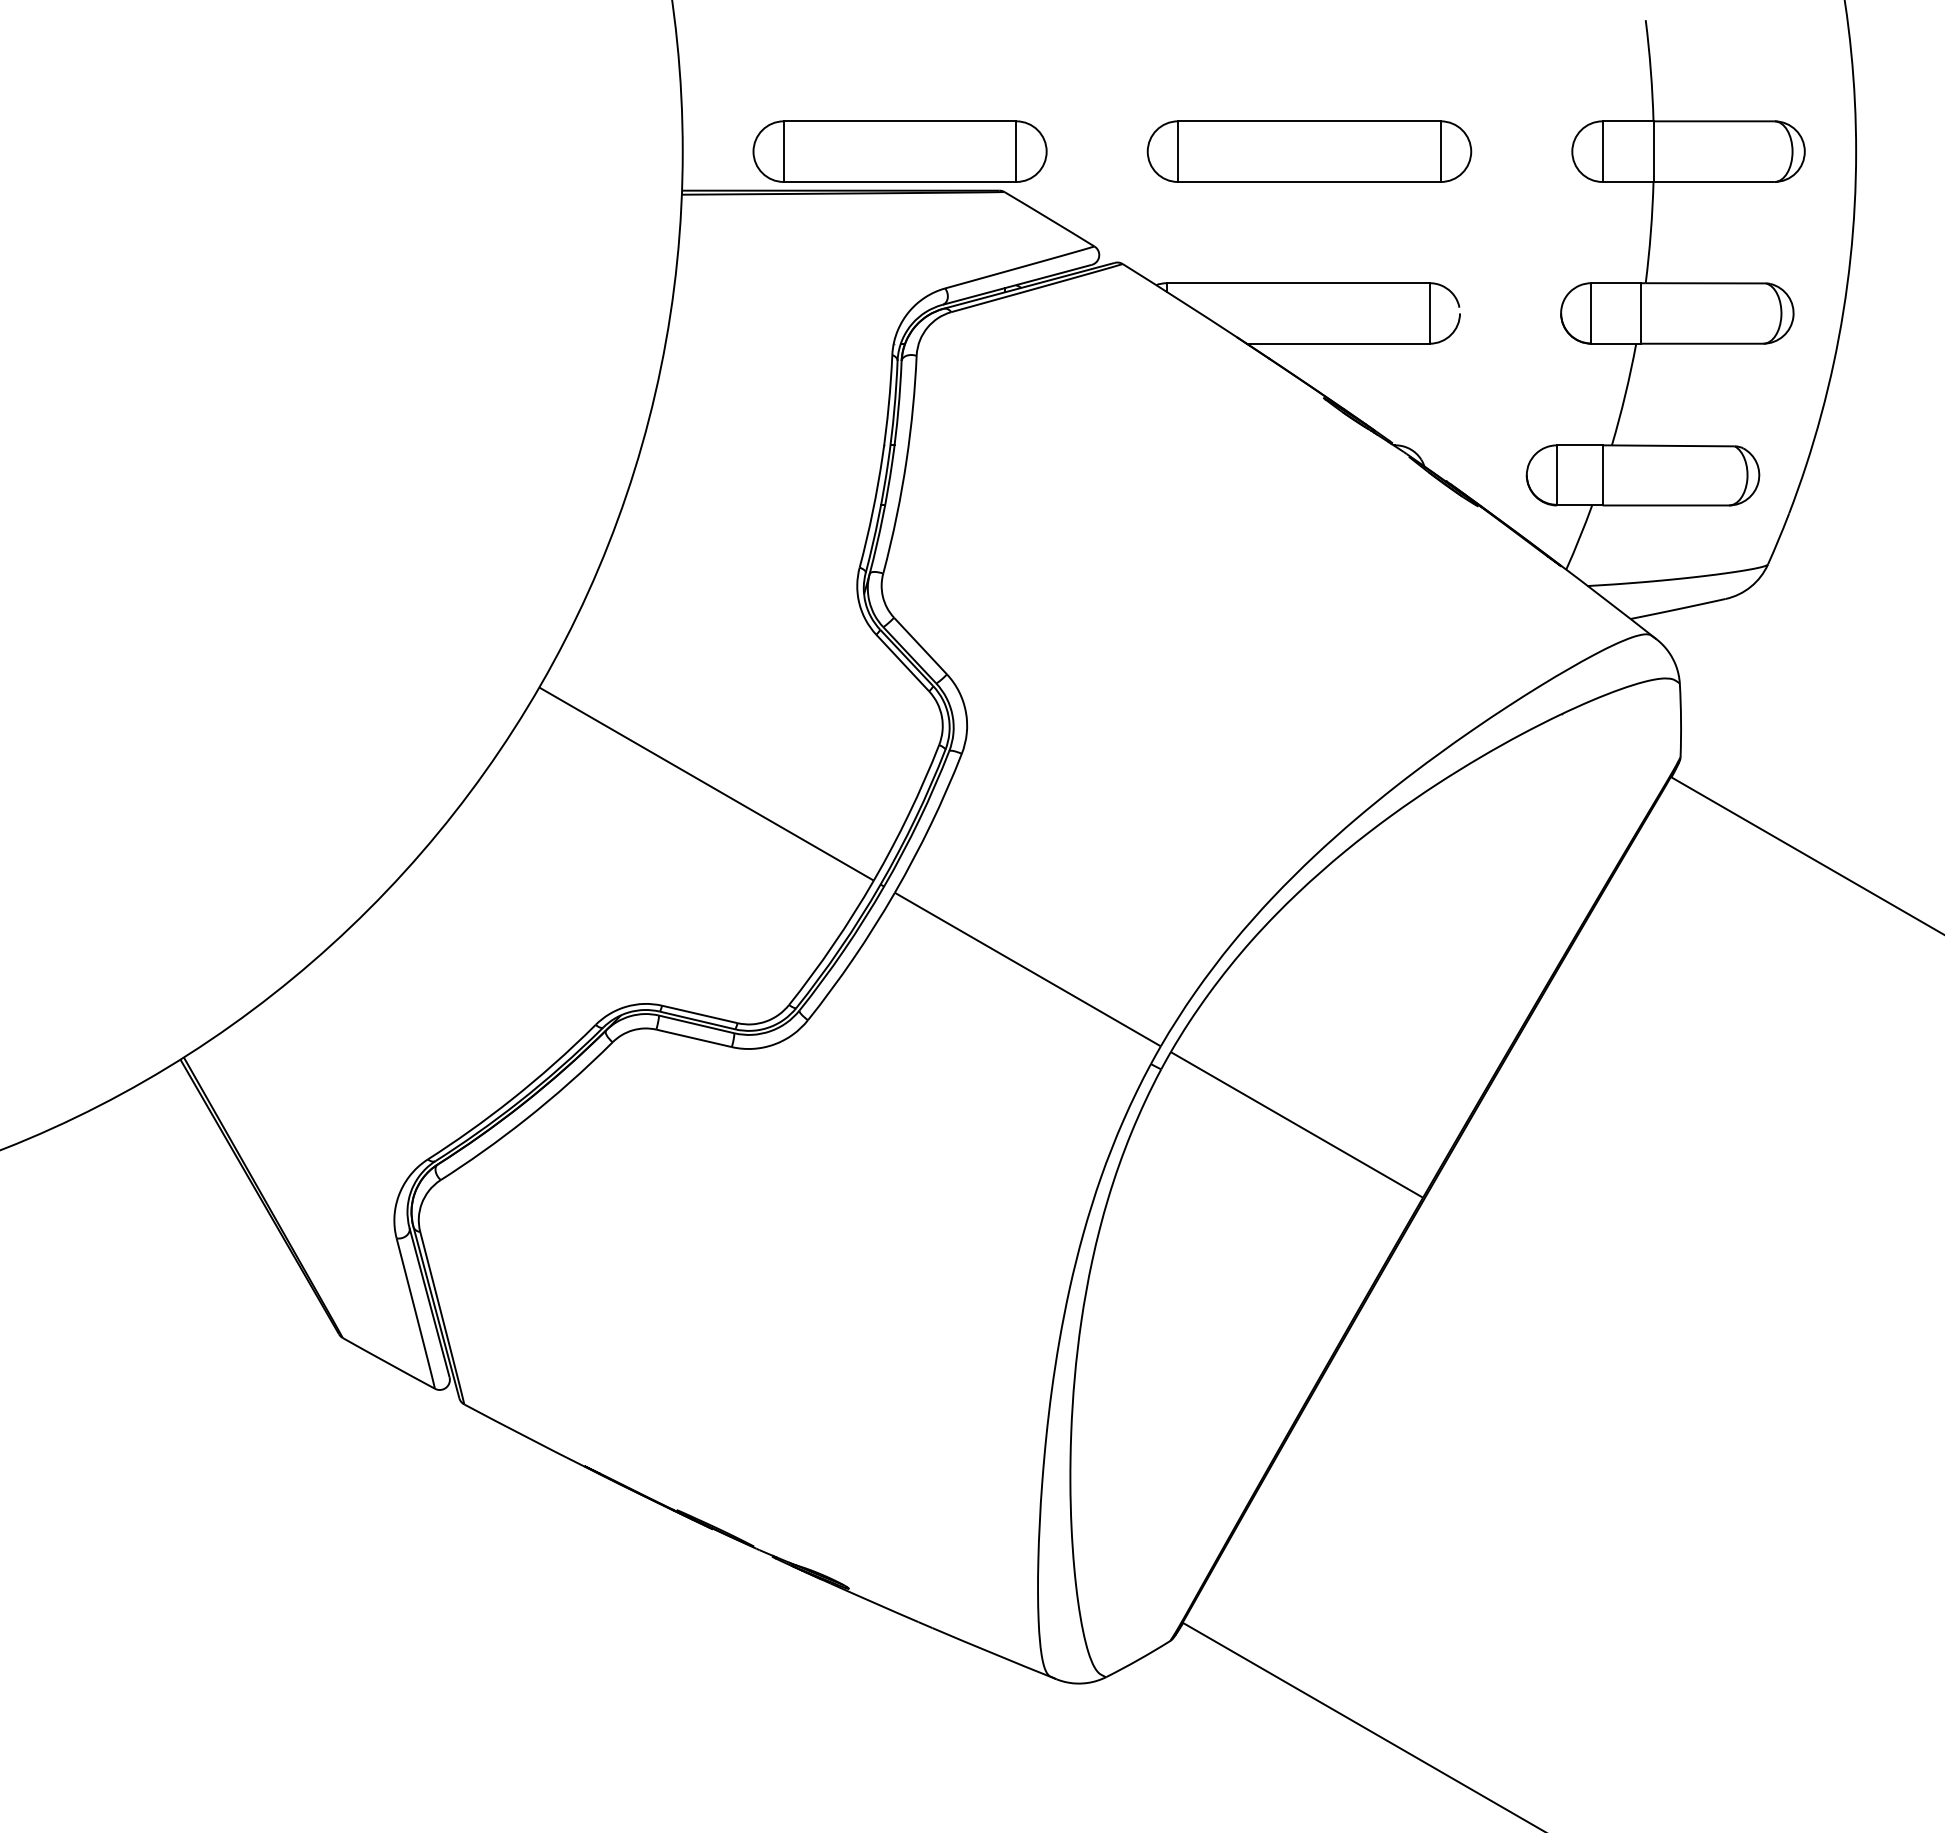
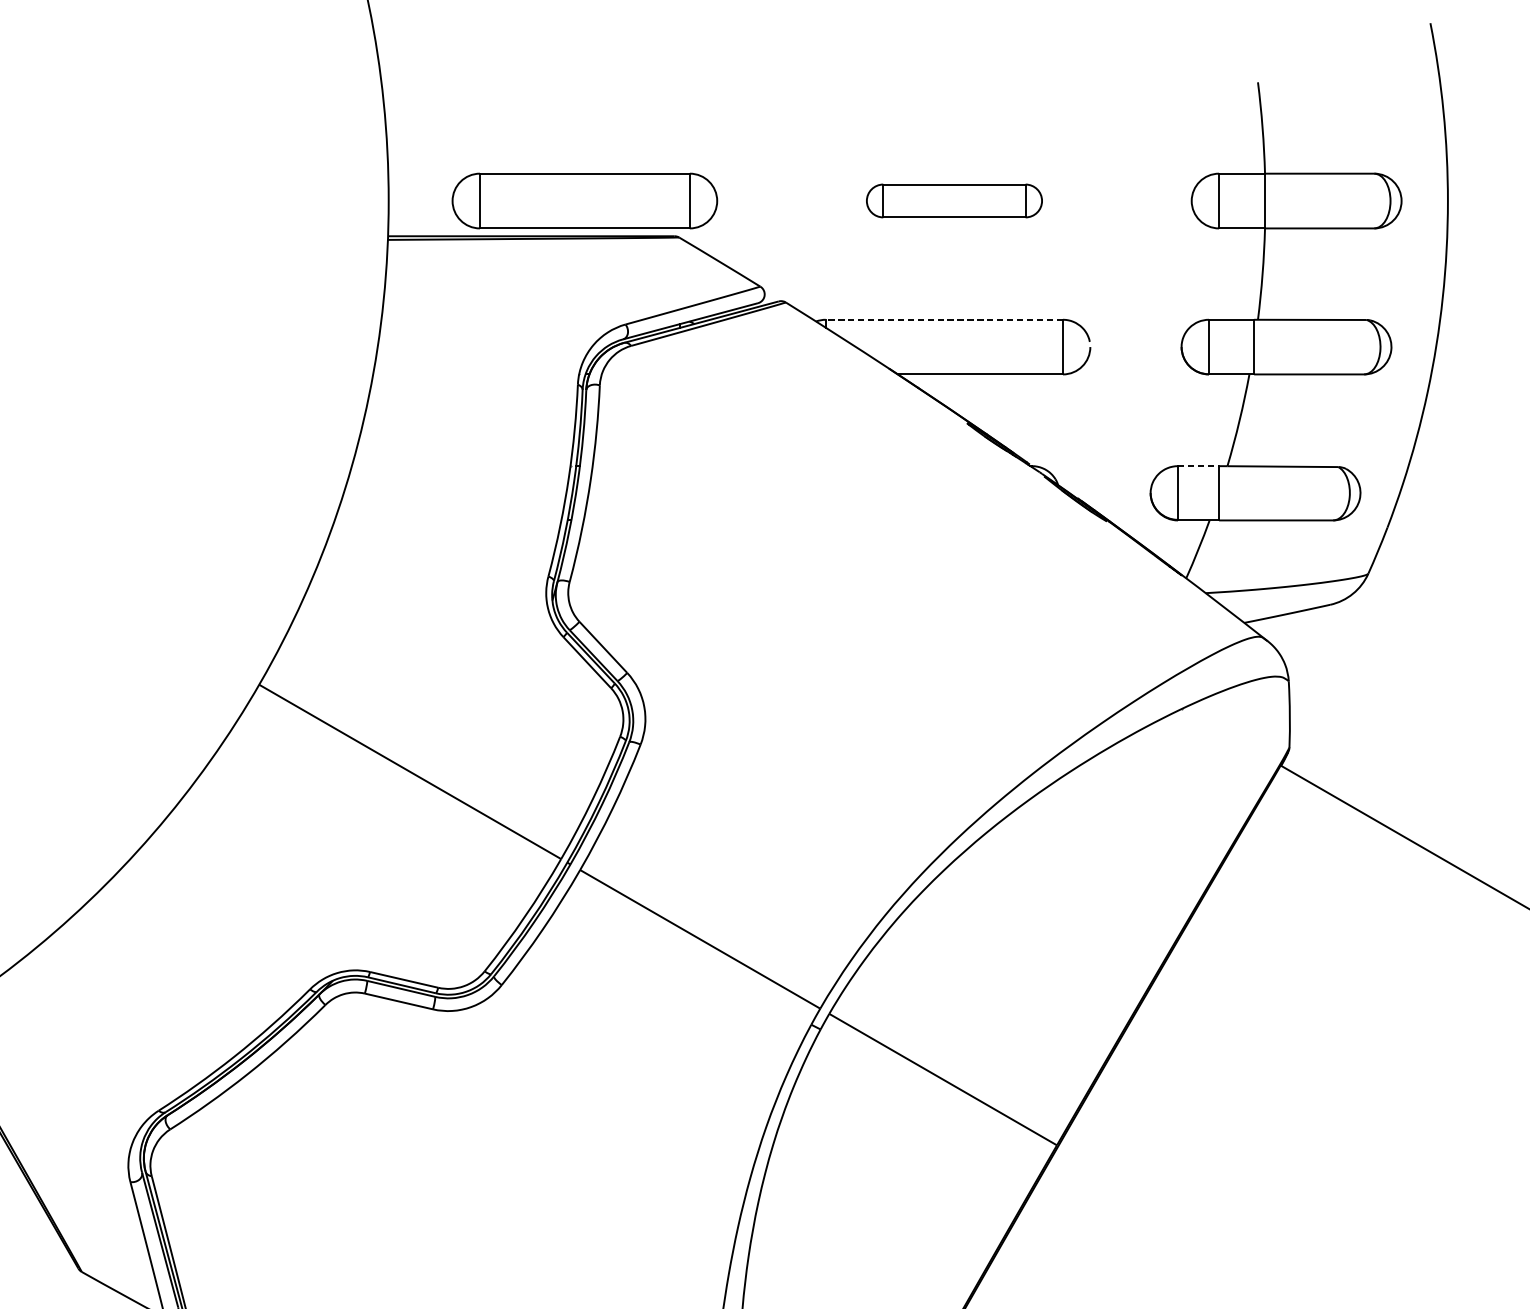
part: (1309, 151) -> (954, 200), size x0.6
line: (1297, 283) -> (943, 320), solid -> dashed
line: (1579, 445) -> (1198, 466), solid -> dashed

